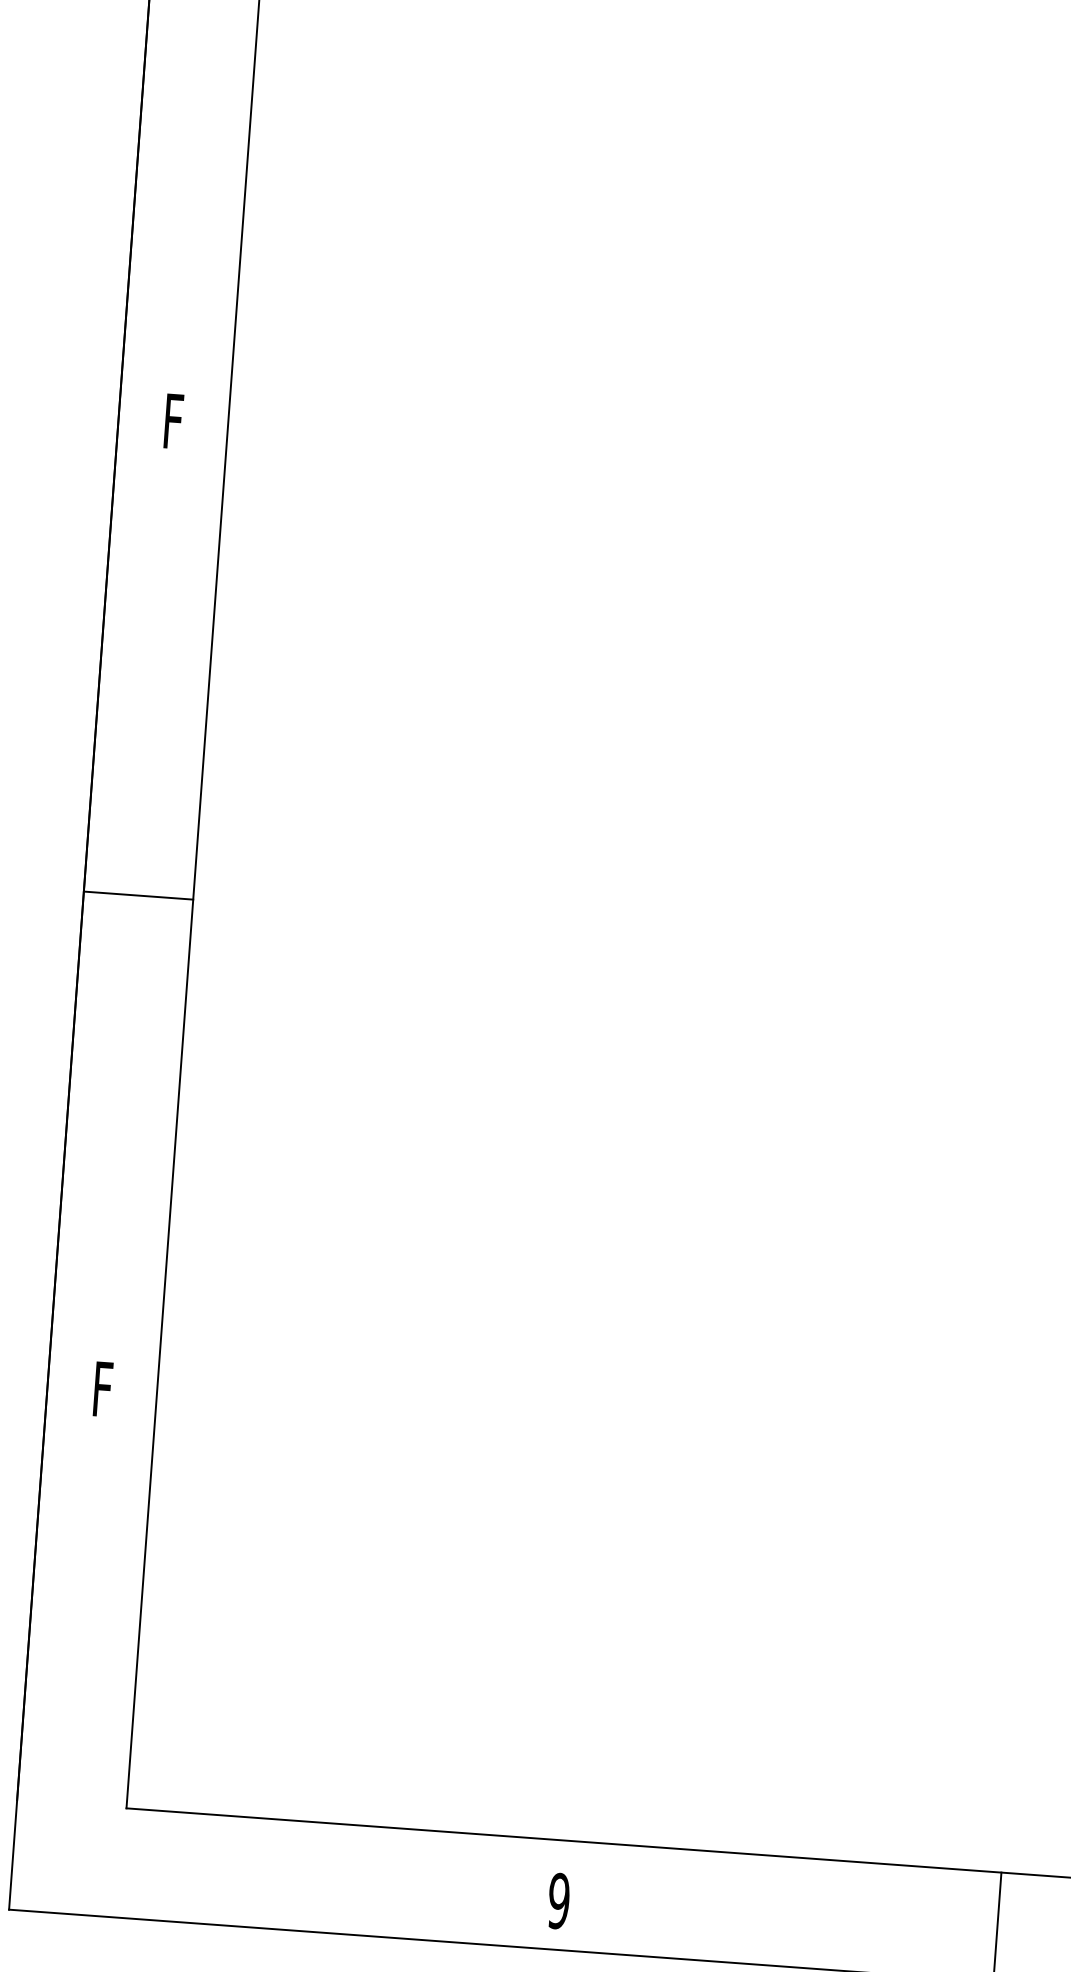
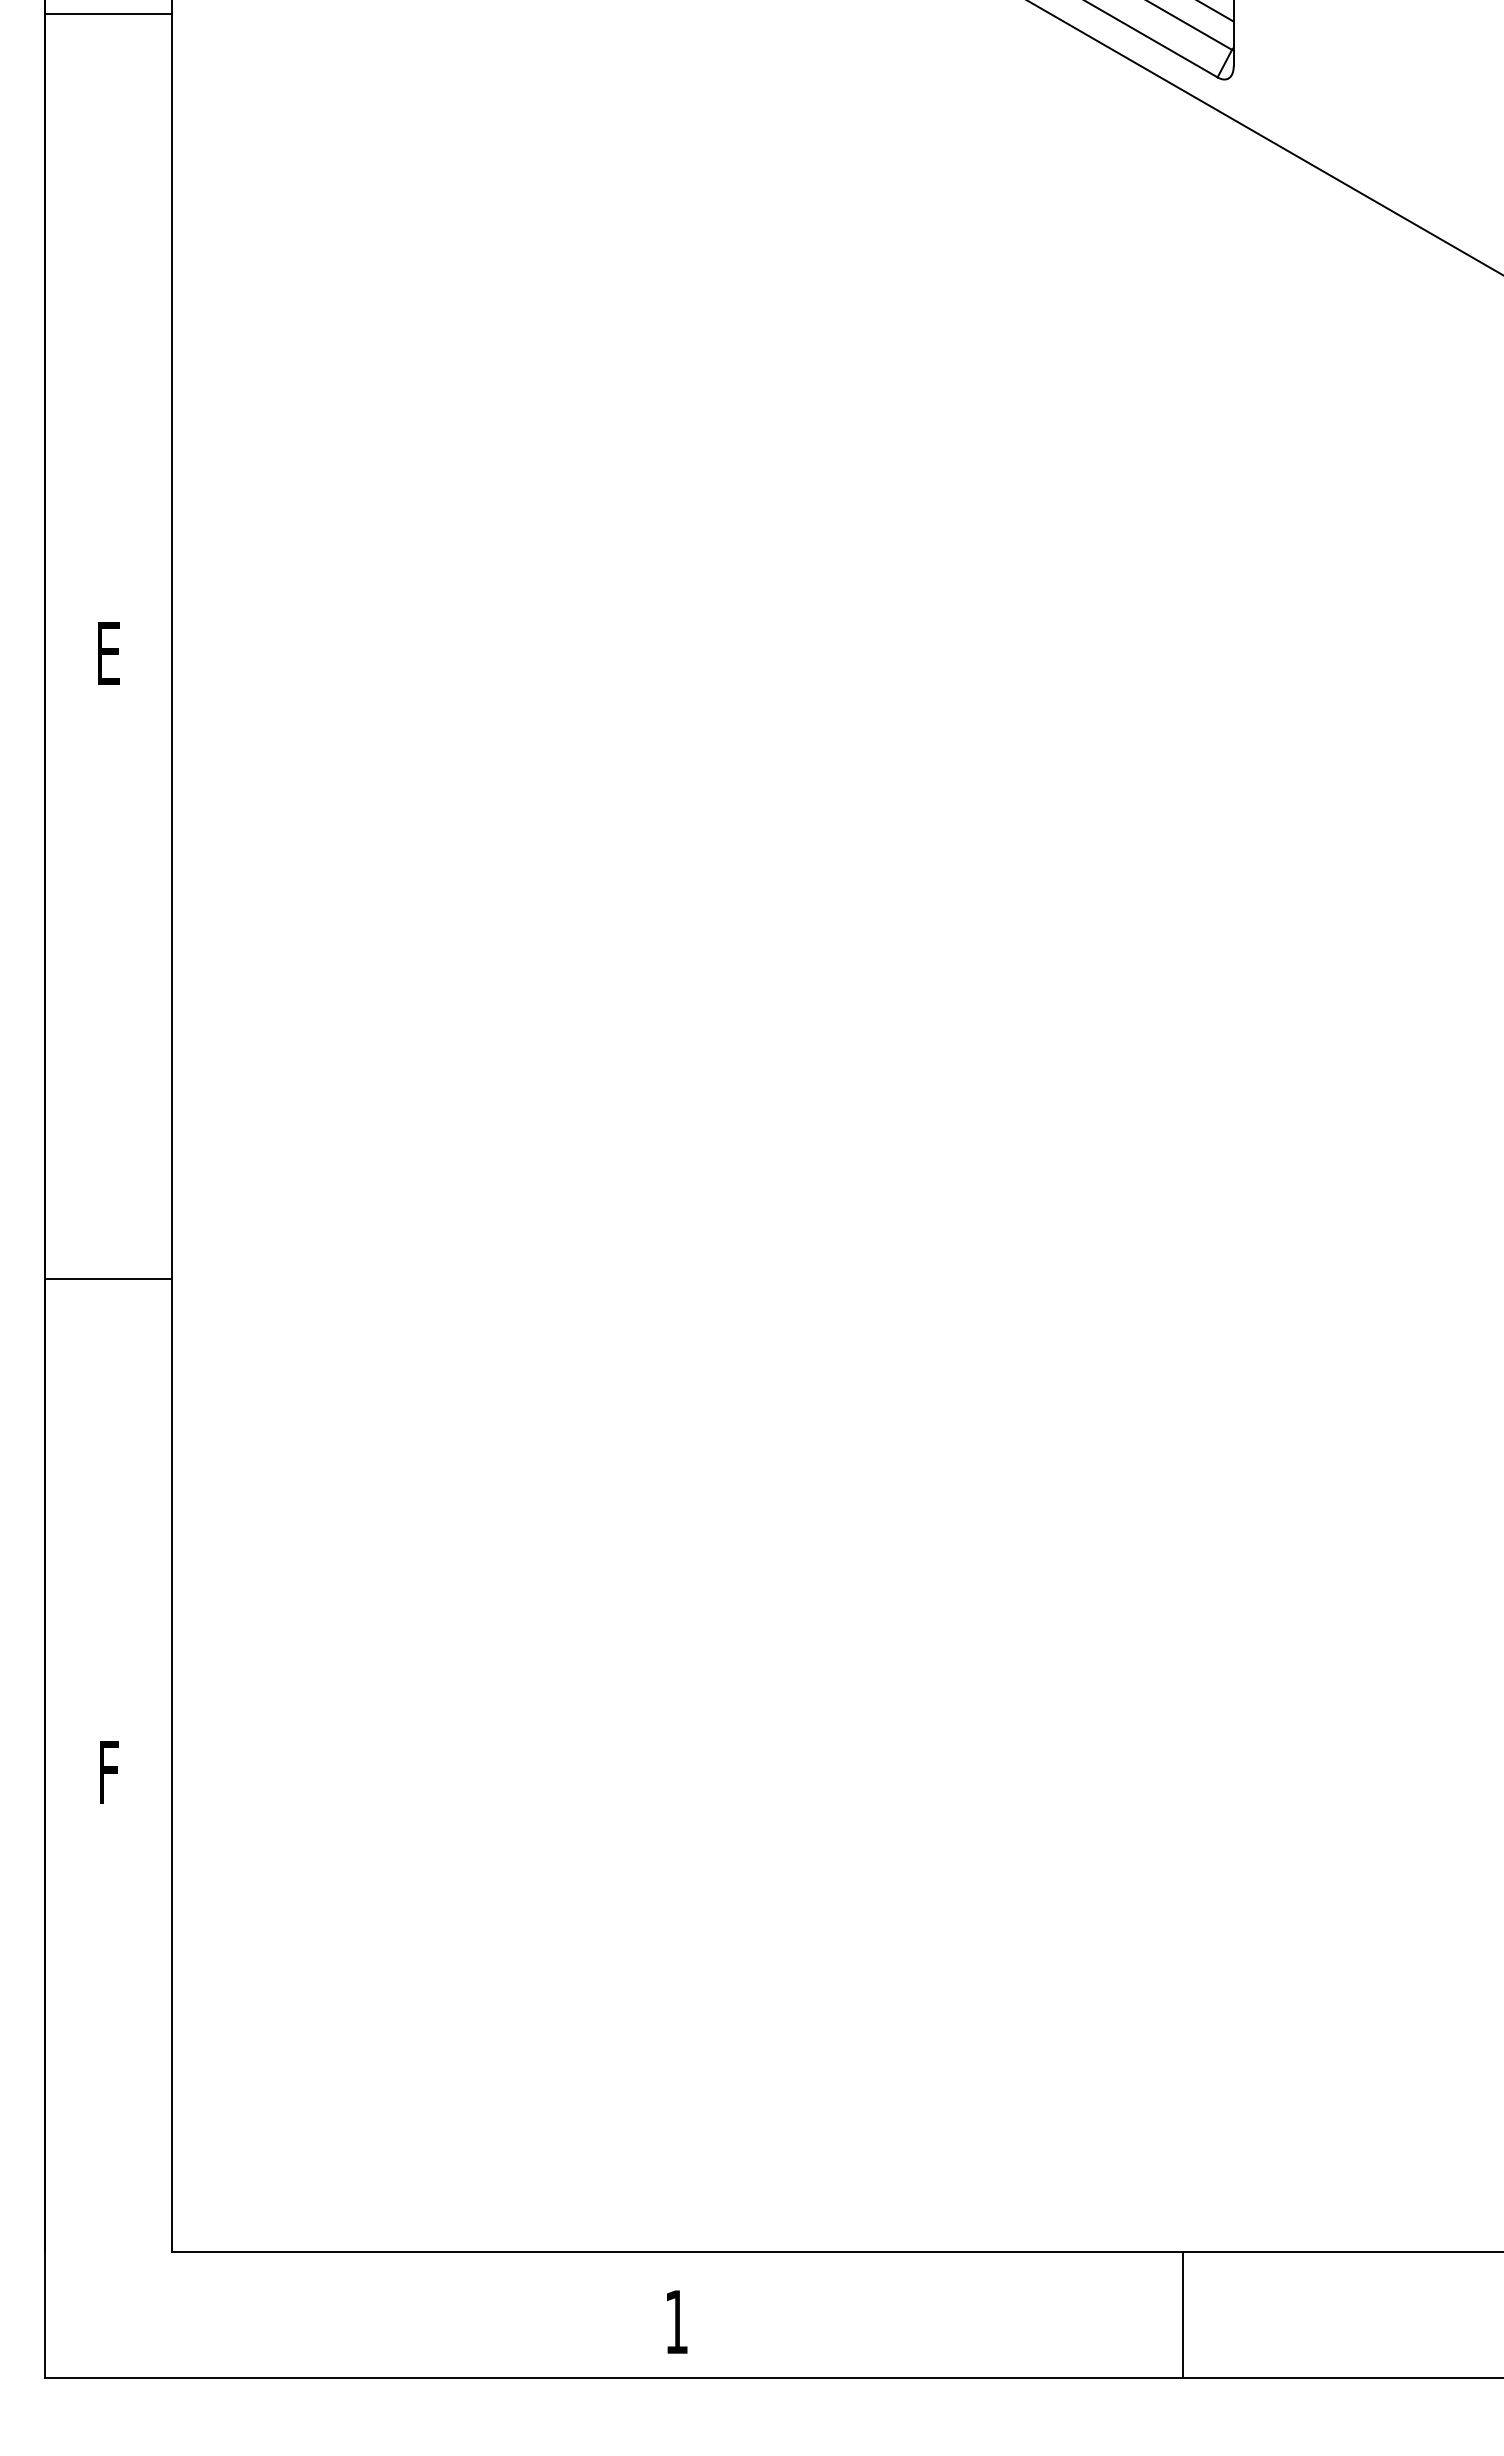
text: (173, 421) -> (108, 653), F -> E
line: (138, 895) -> (108, 1278), moved
text: (558, 1900) -> (676, 2321), 9 -> 1

